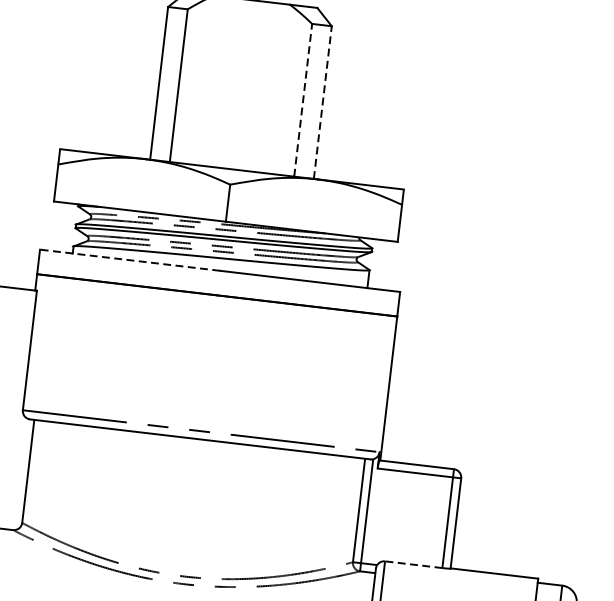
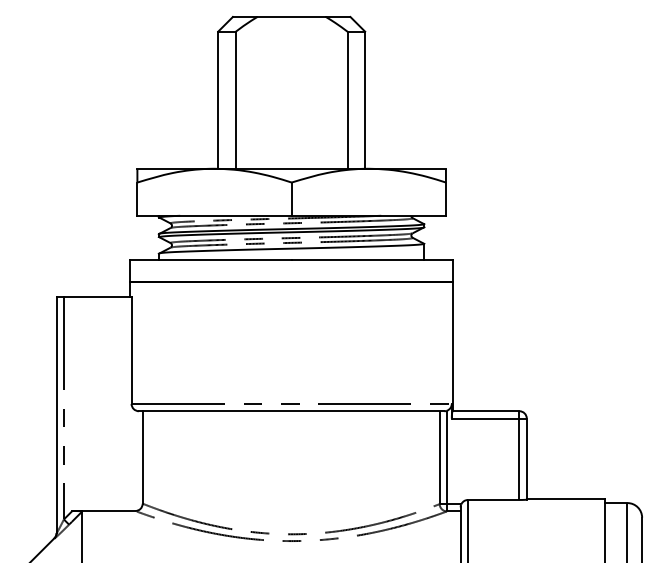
line: (303, 100) -> (347, 100), dashed -> solid
line: (323, 102) -> (365, 100), dashed -> solid
line: (129, 259) -> (210, 259), dashed -> solid
line: (413, 564) -> (493, 499), dashed -> solid

